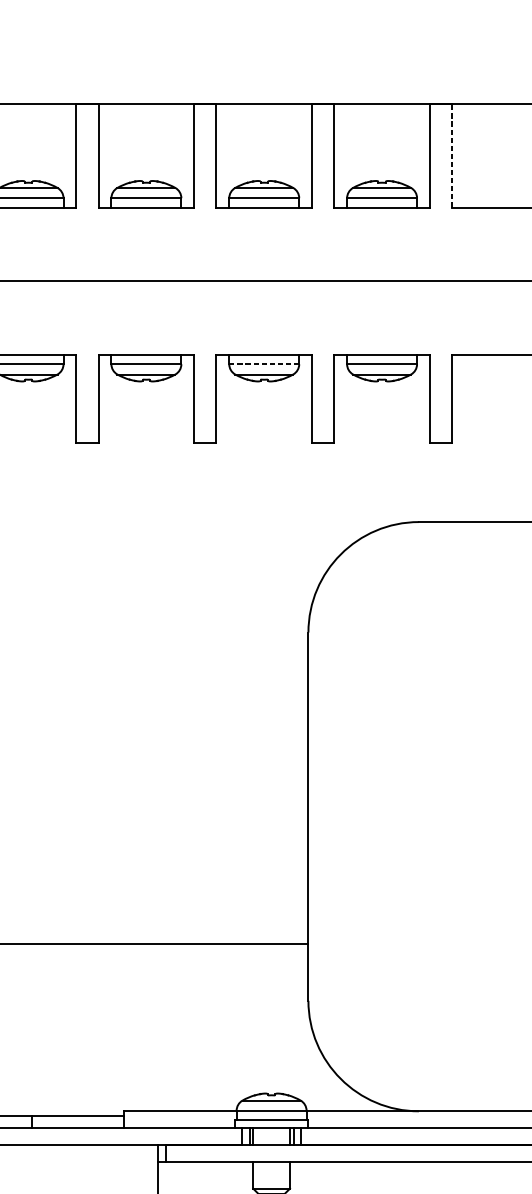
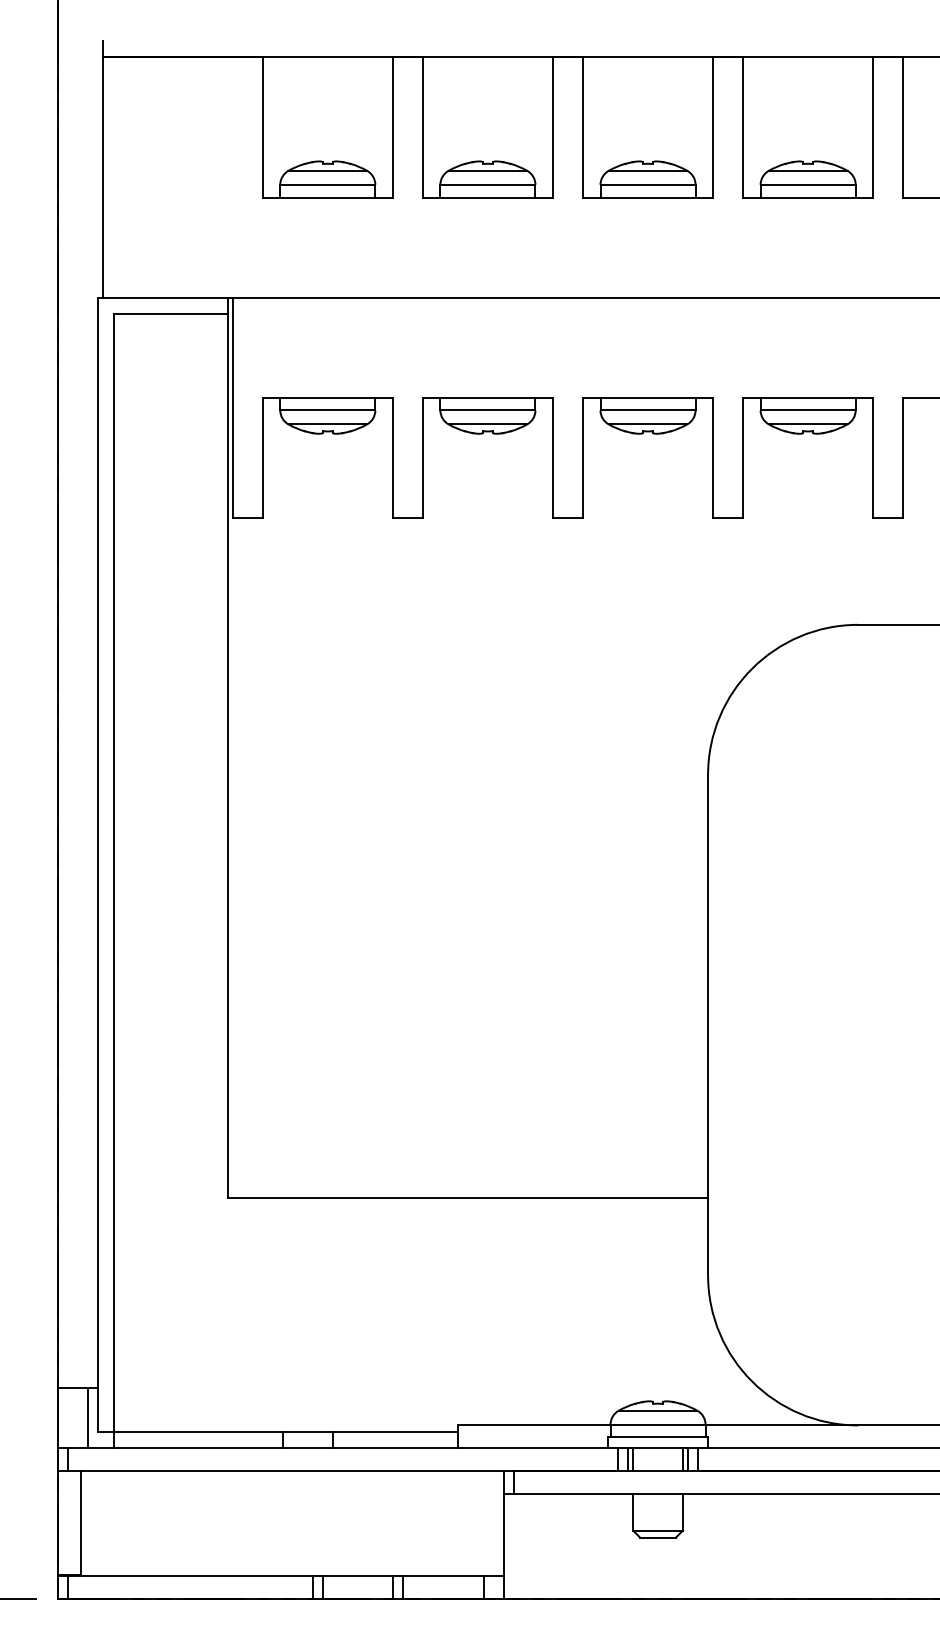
line: (452, 155) -> (903, 126), dashed -> solid
line: (264, 364) -> (648, 410), dashed -> solid

